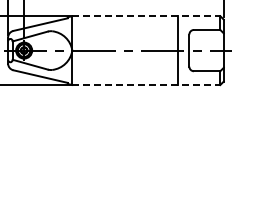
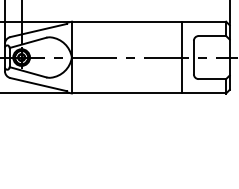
line: (146, 16) -> (149, 22), dashed -> solid
line: (146, 85) -> (149, 93), dashed -> solid

